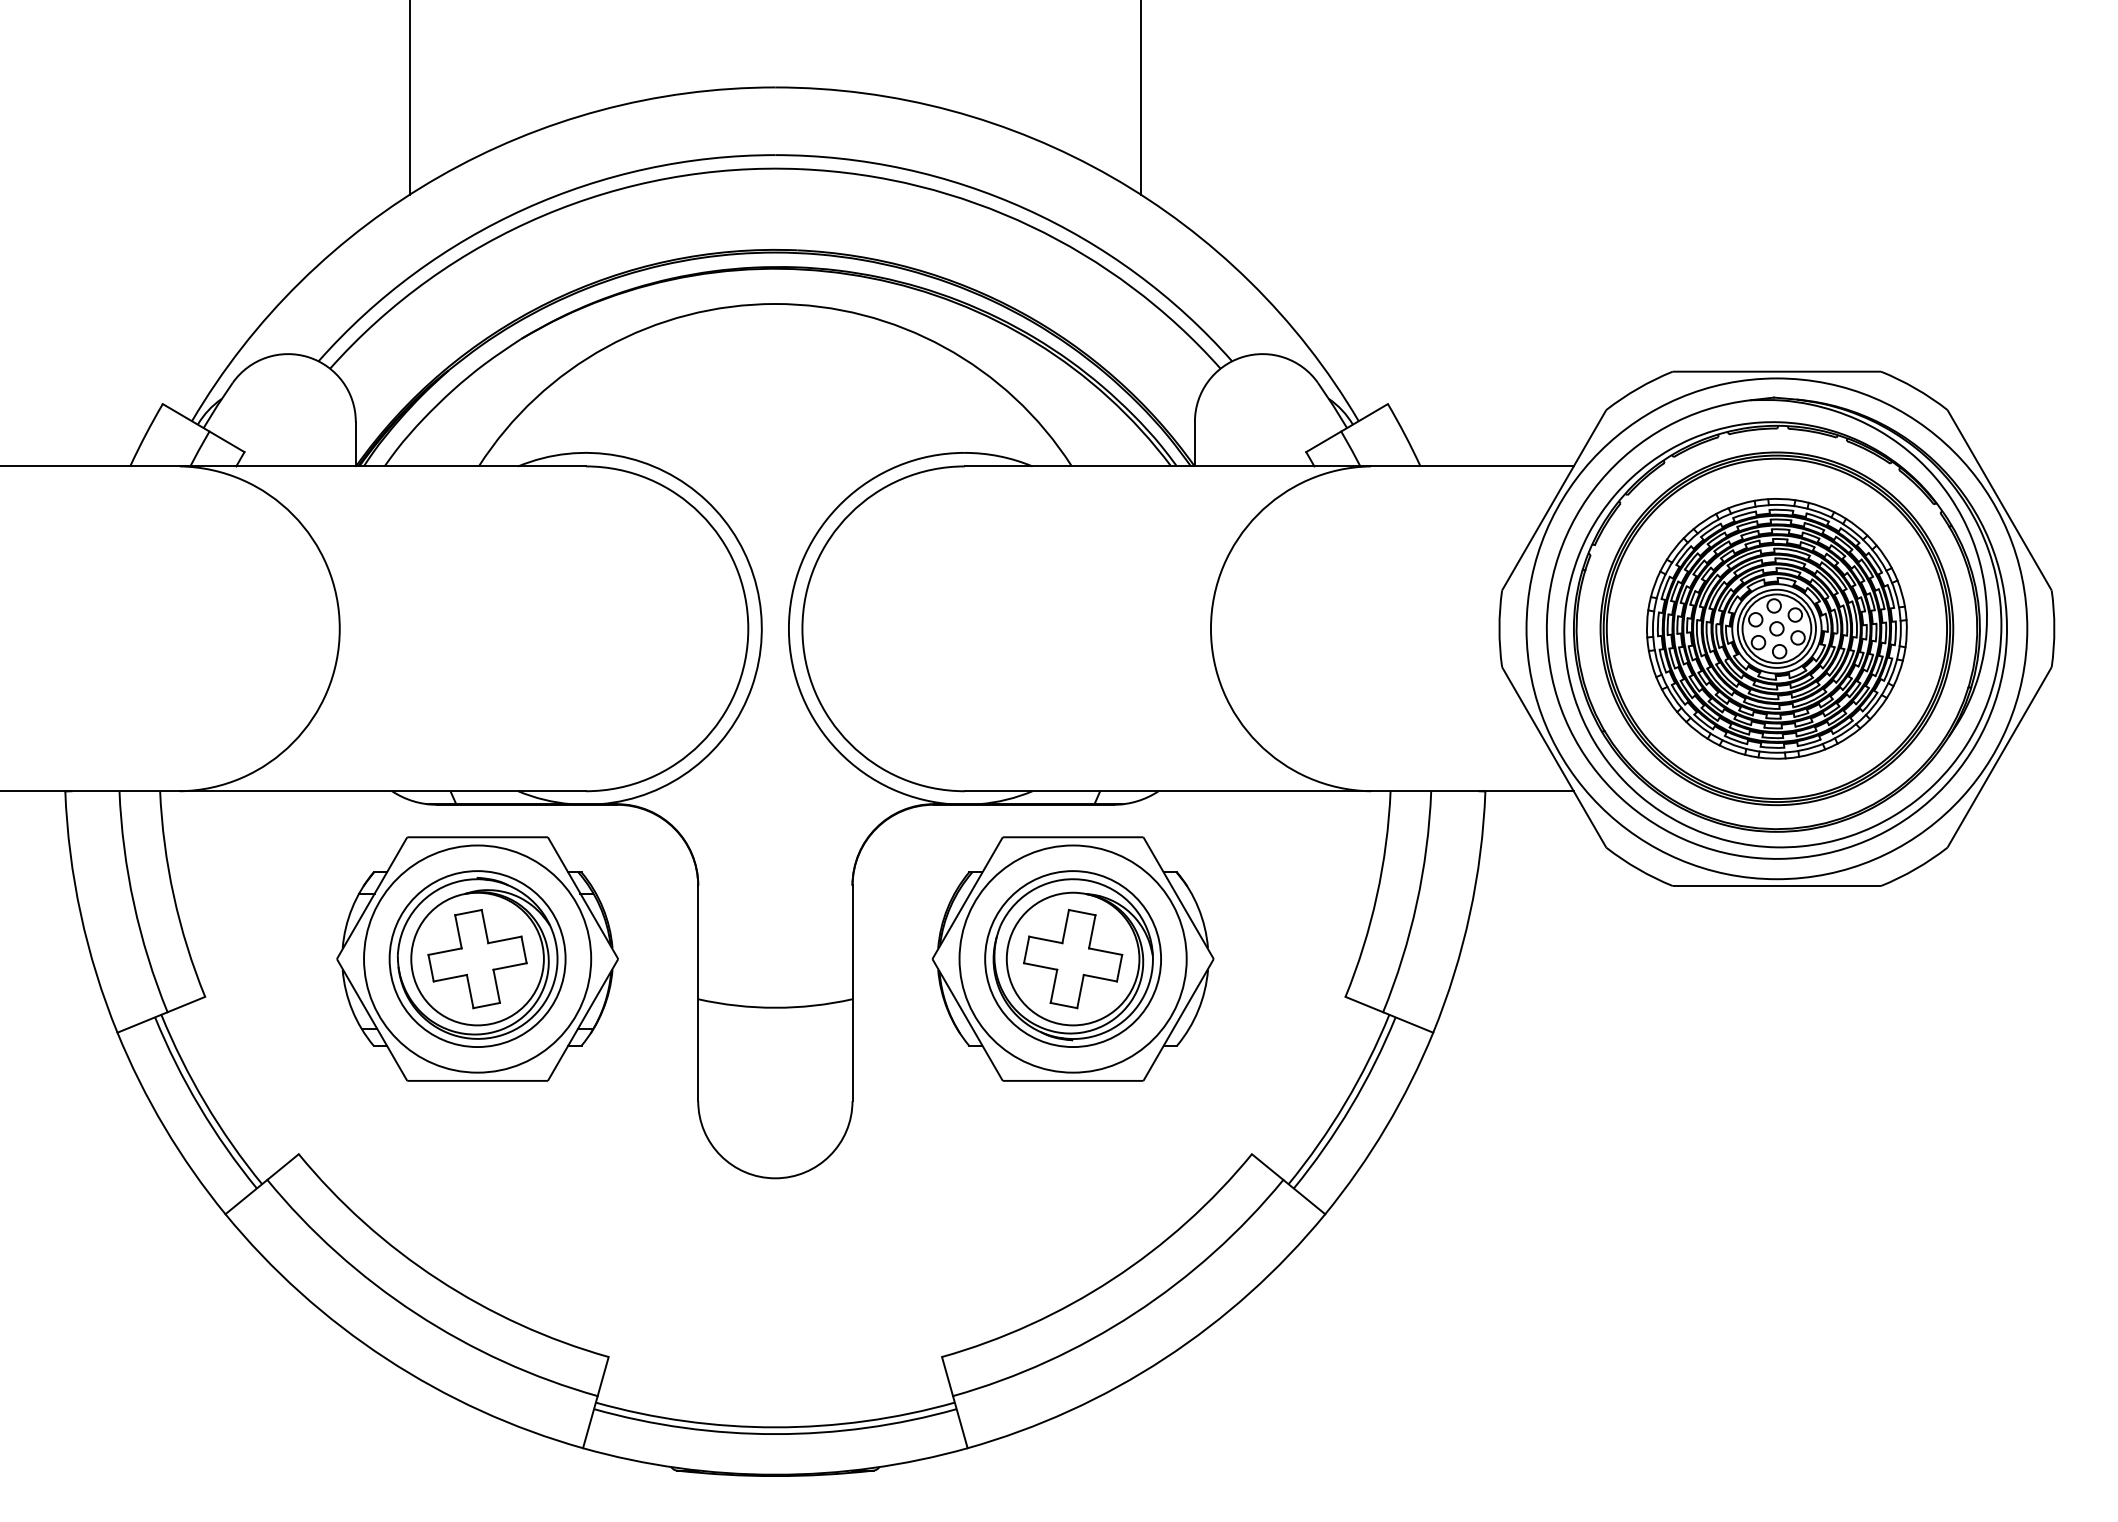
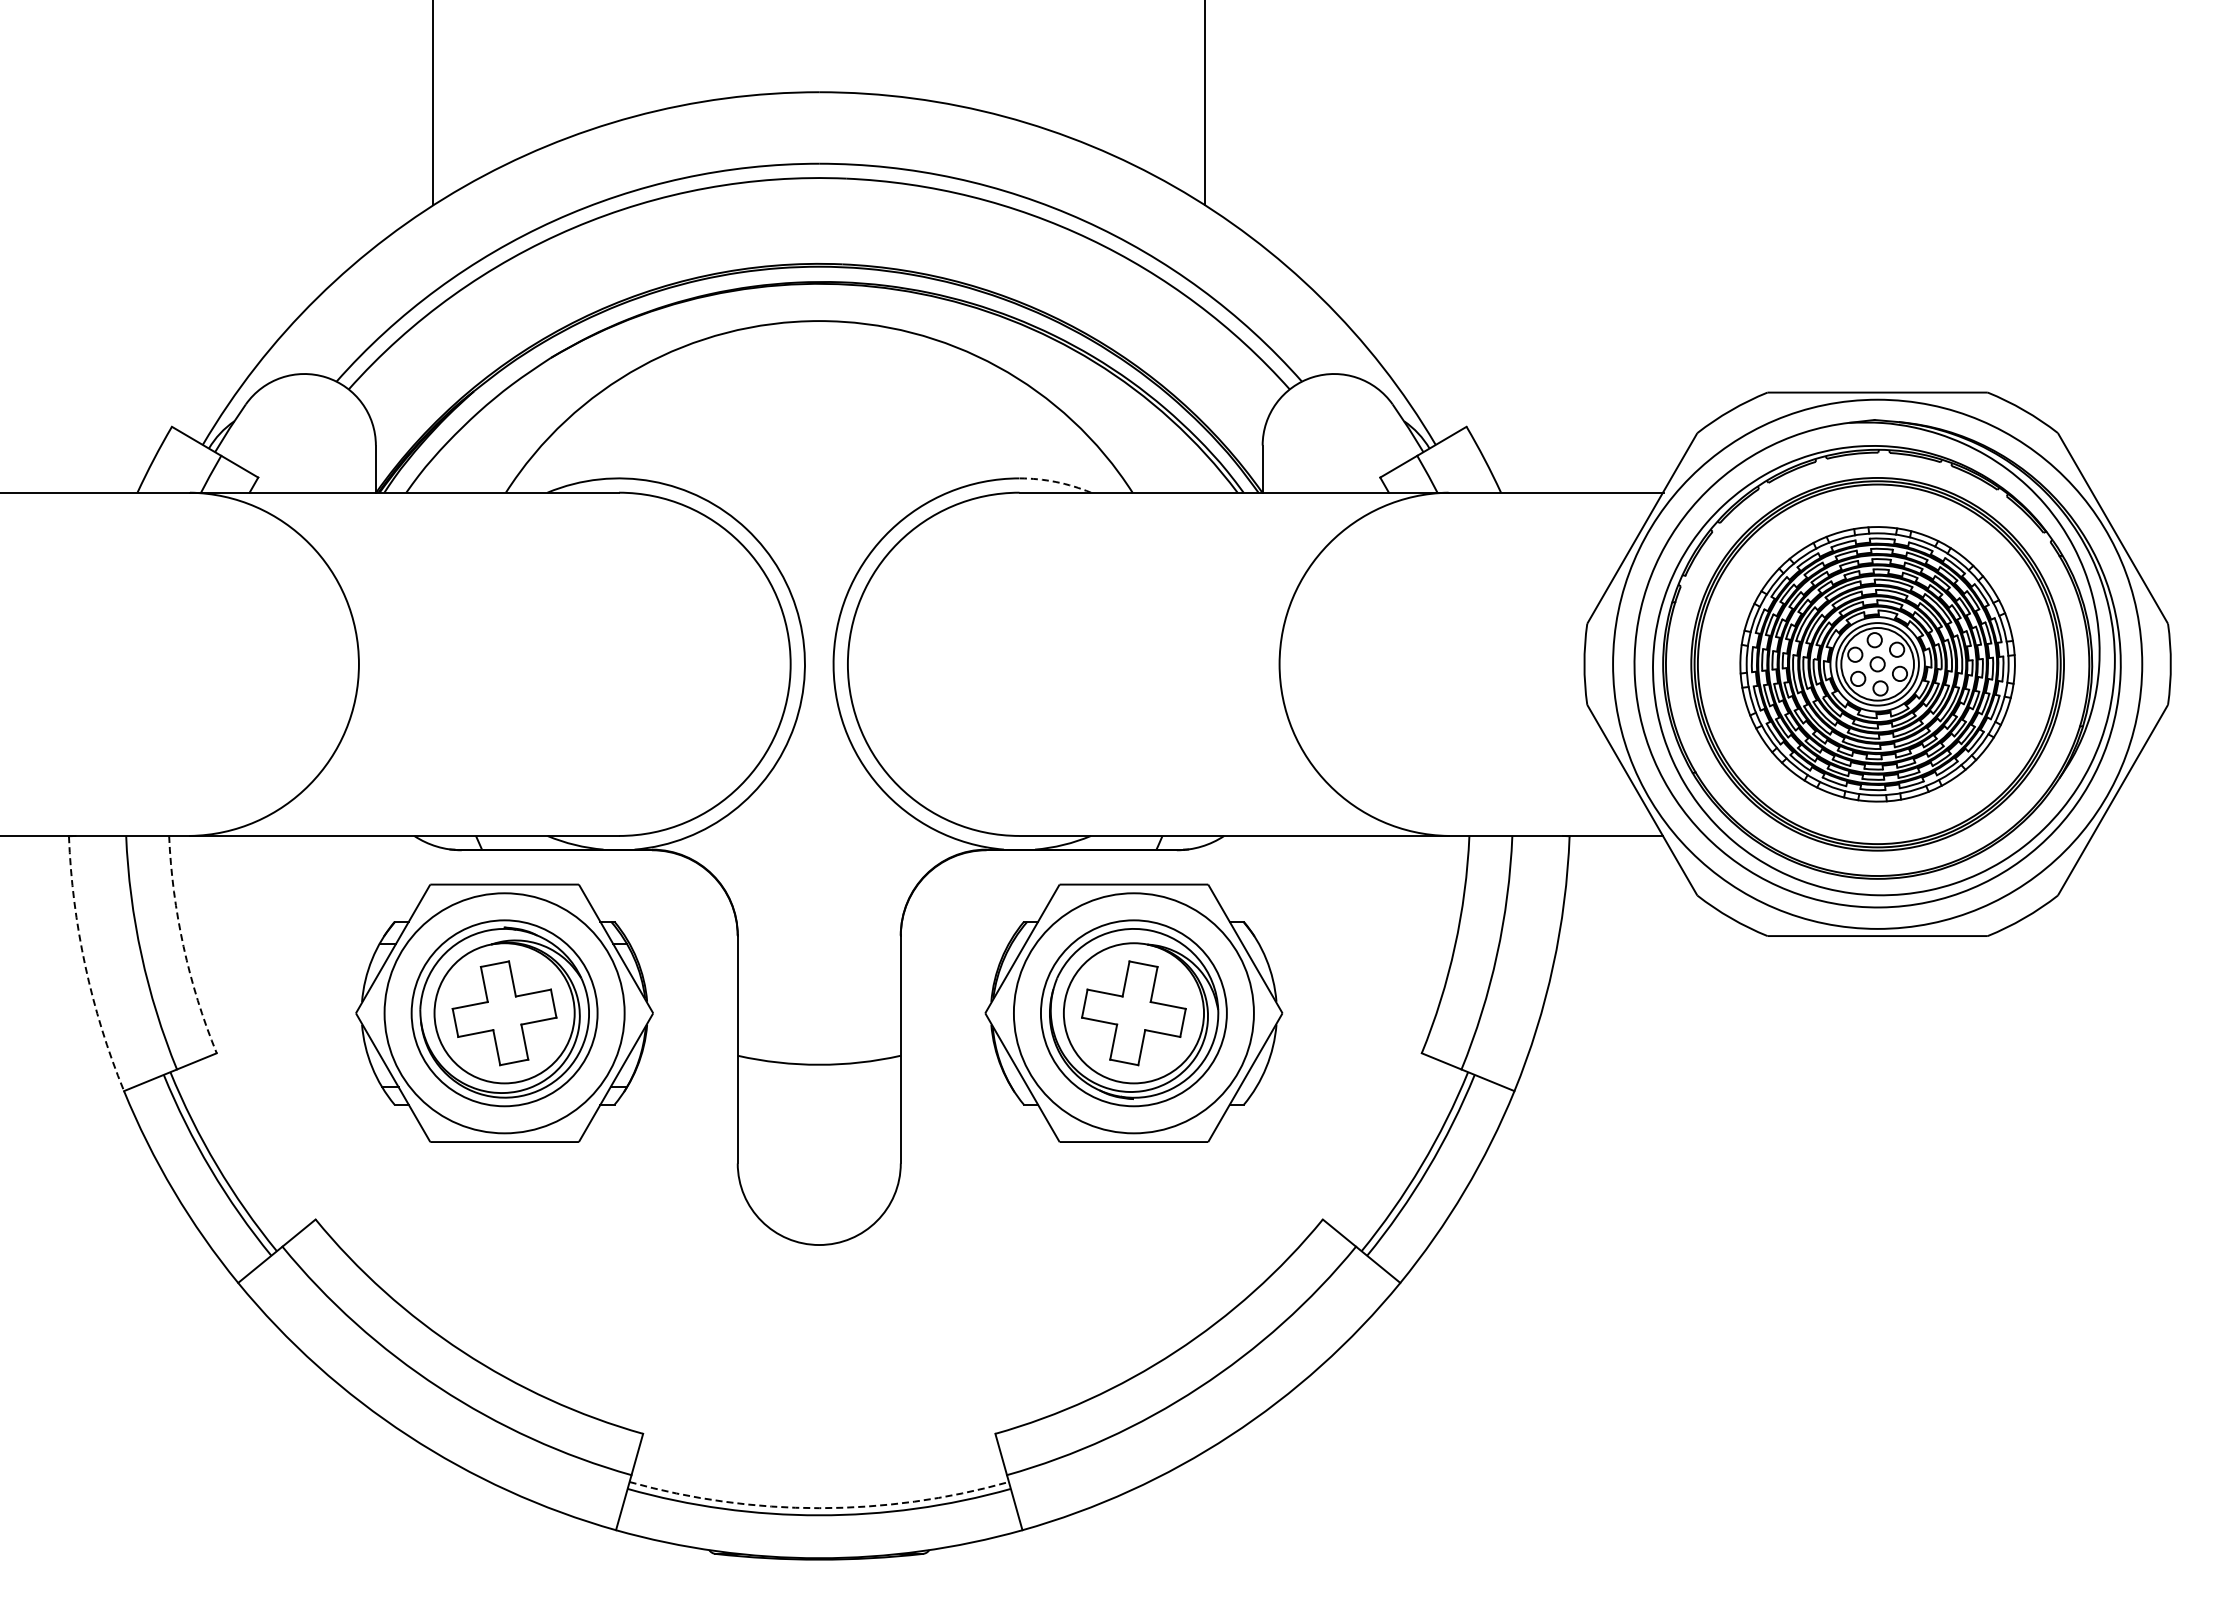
arc: (998, 456) -> (1055, 482), solid -> dashed
arc: (173, 895) -> (183, 946), solid -> dashed
arc: (80, 914) -> (85, 966), solid -> dashed
arc: (775, 1427) -> (819, 1508), solid -> dashed

